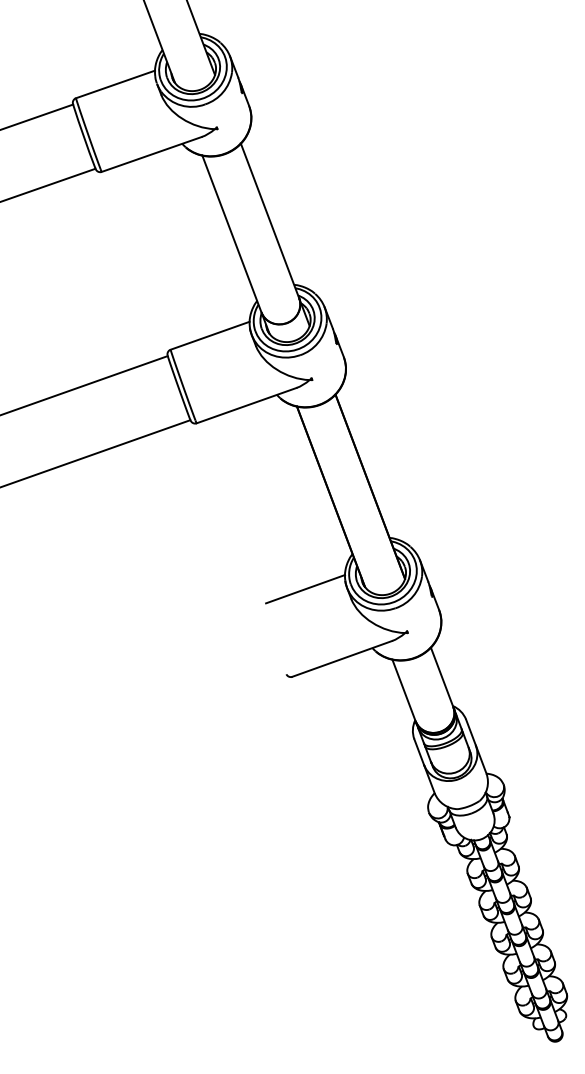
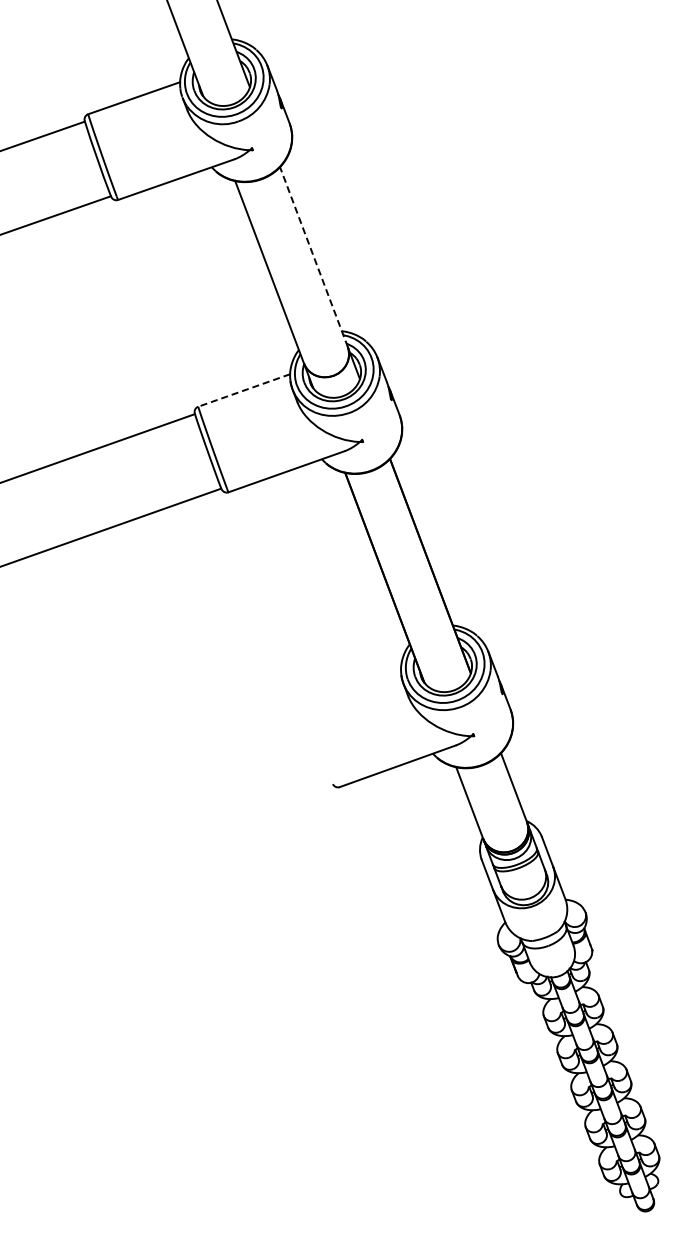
line: (269, 220) -> (313, 256), solid -> dashed
line: (210, 335) -> (244, 390), solid -> dashed
line: (305, 588) -> (355, 684), removed

